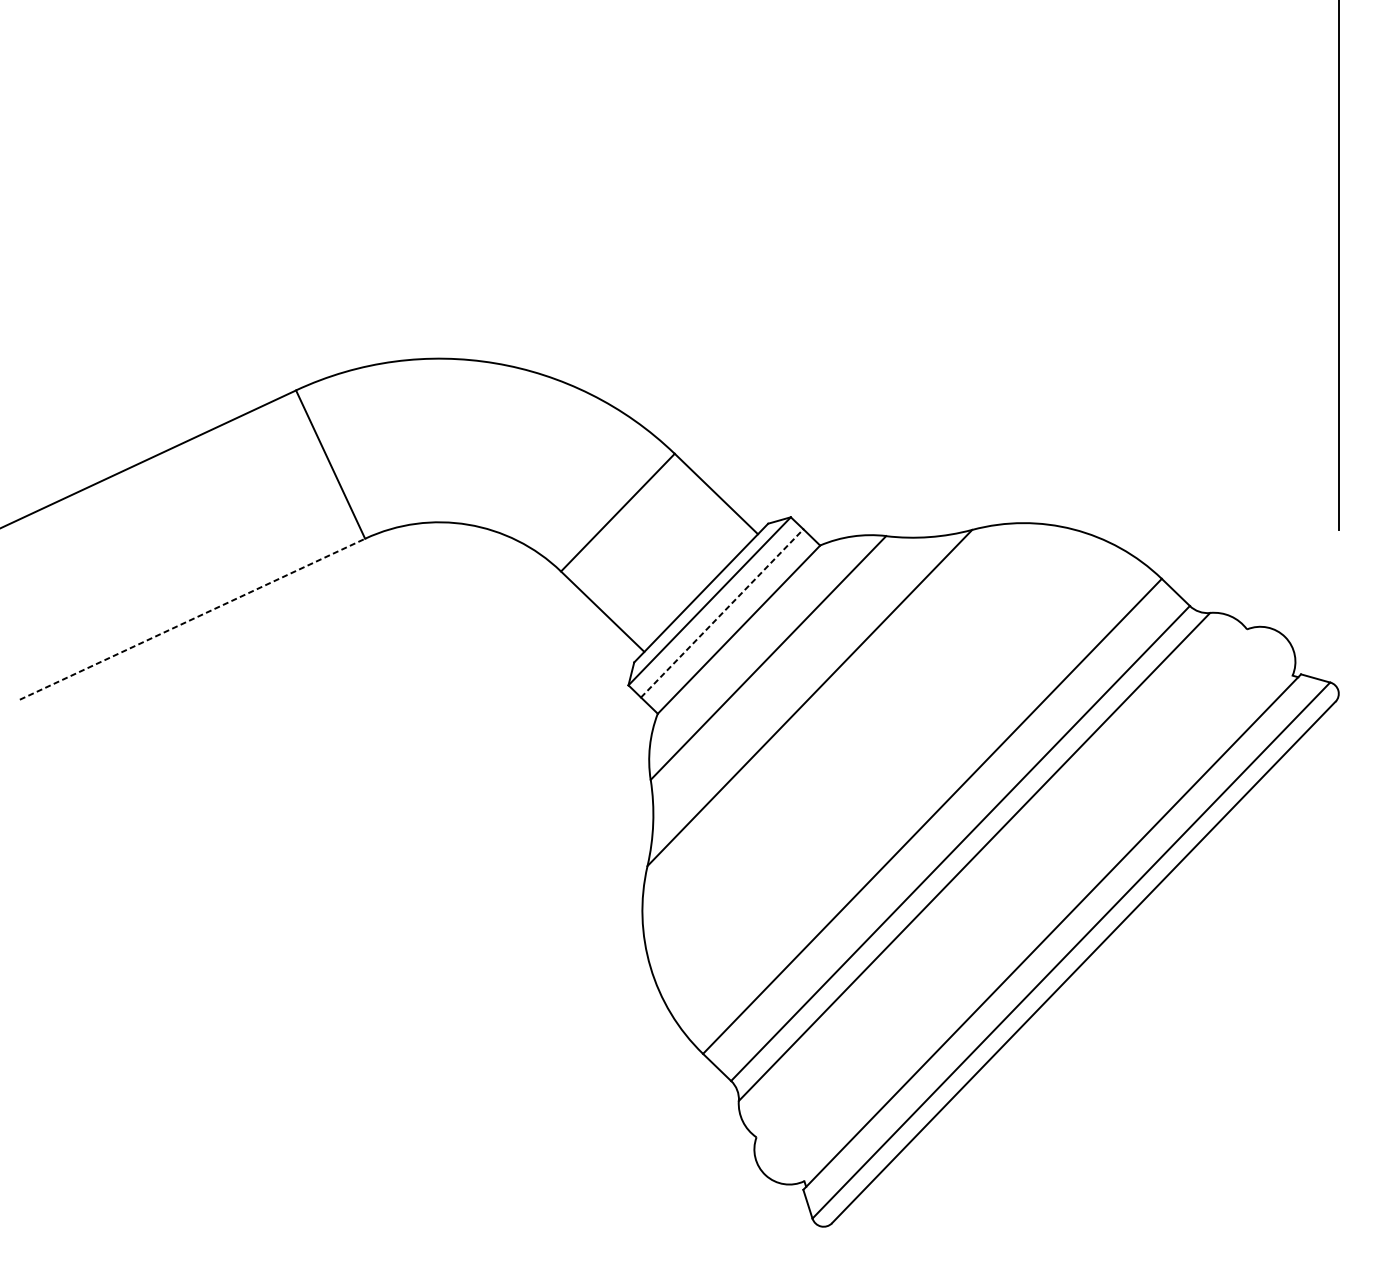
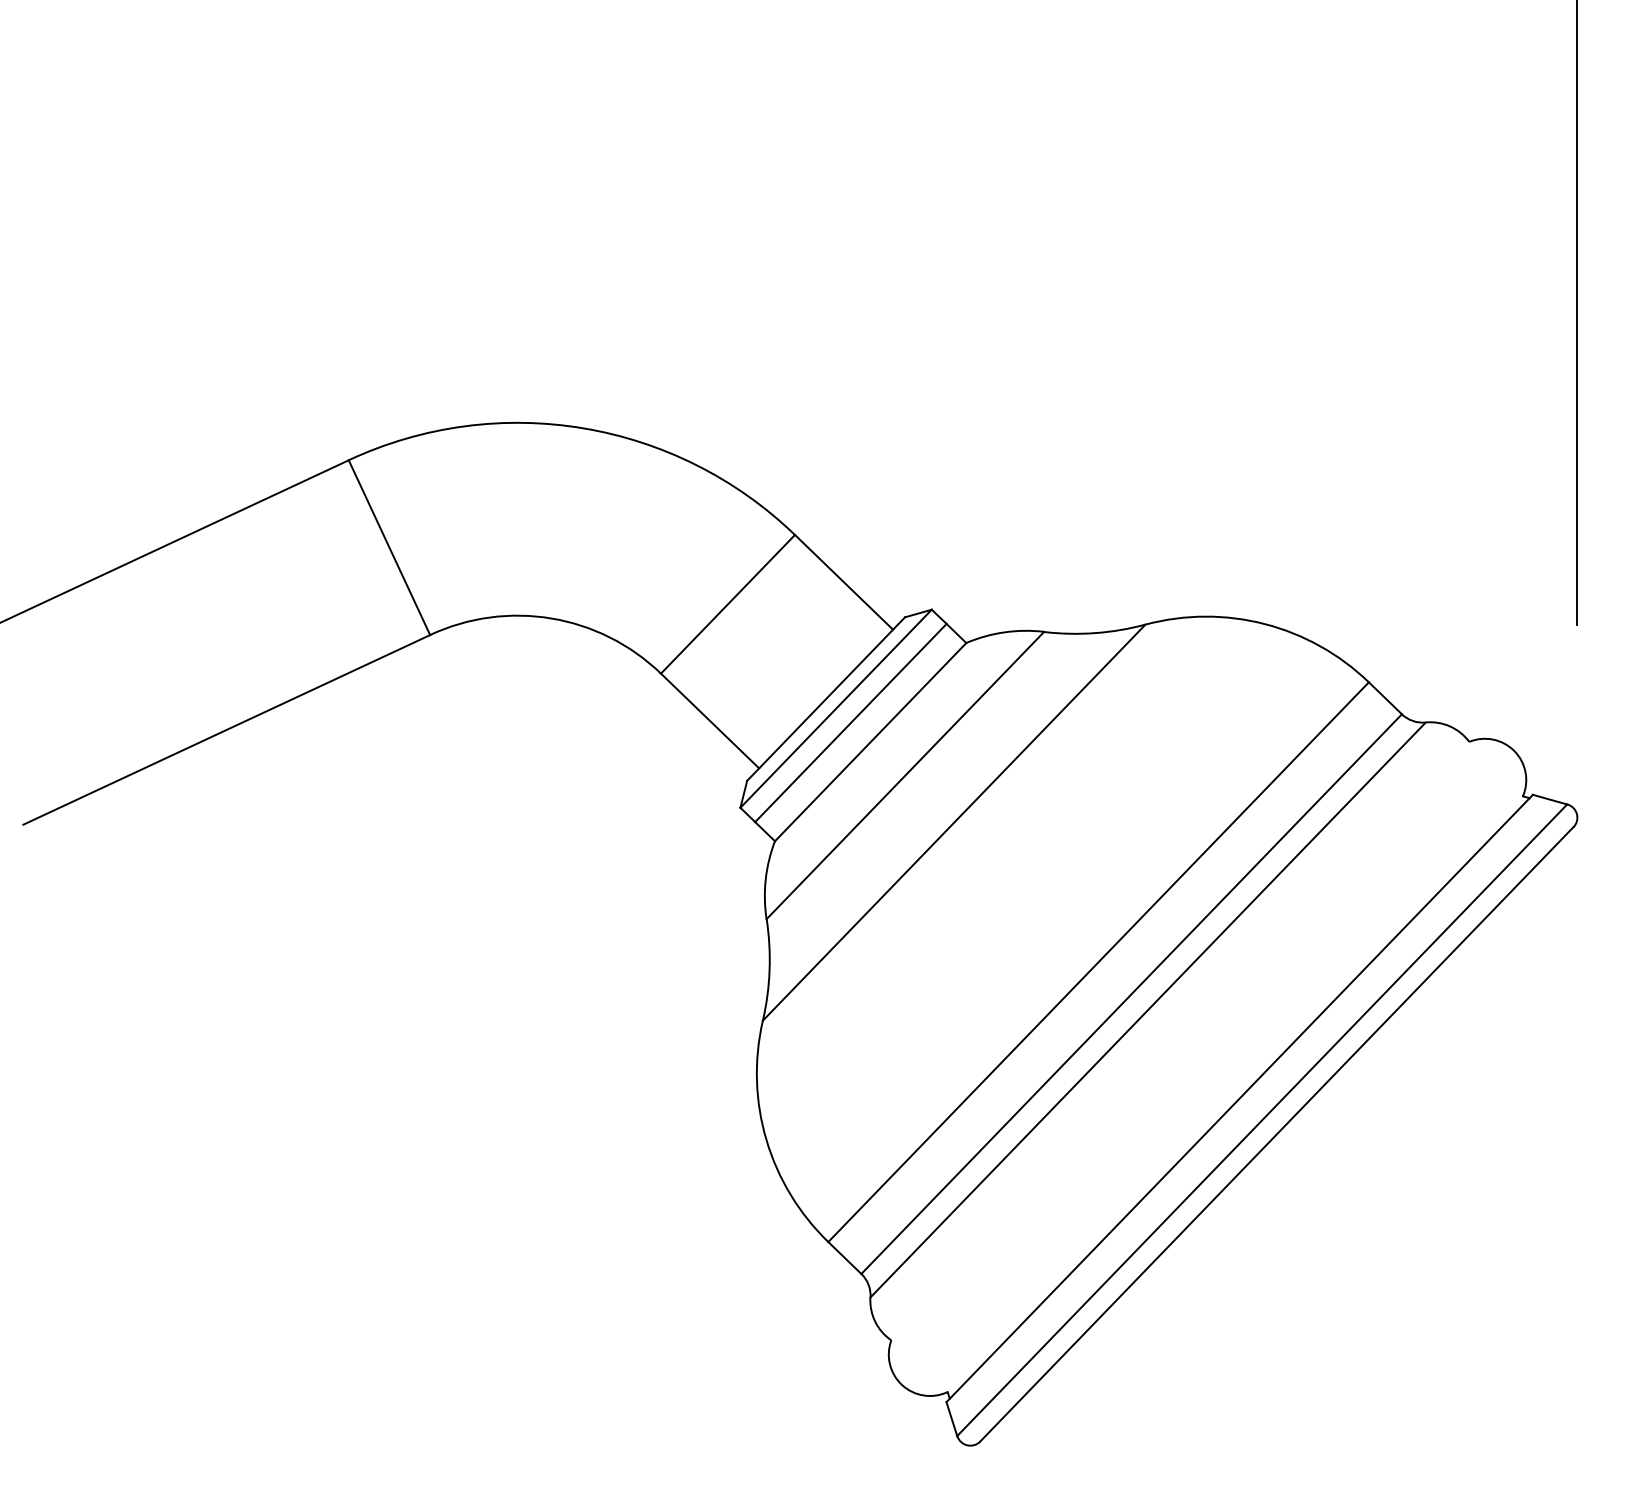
line: (721, 613) -> (850, 723), dashed -> solid
line: (193, 618) -> (227, 729), dashed -> solid

